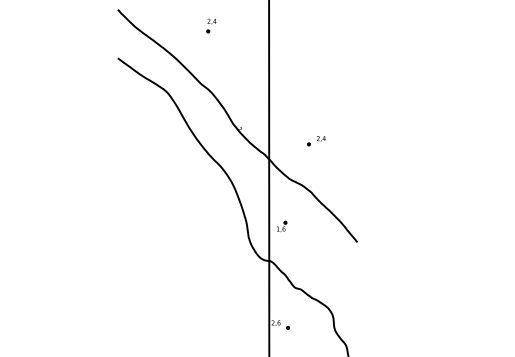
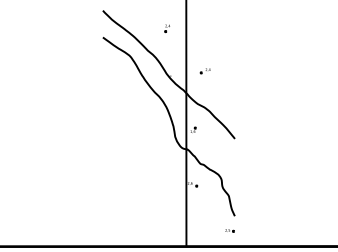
part: (209, 25) -> (166, 28), moved
part: (314, 141) -> (204, 71), moved

